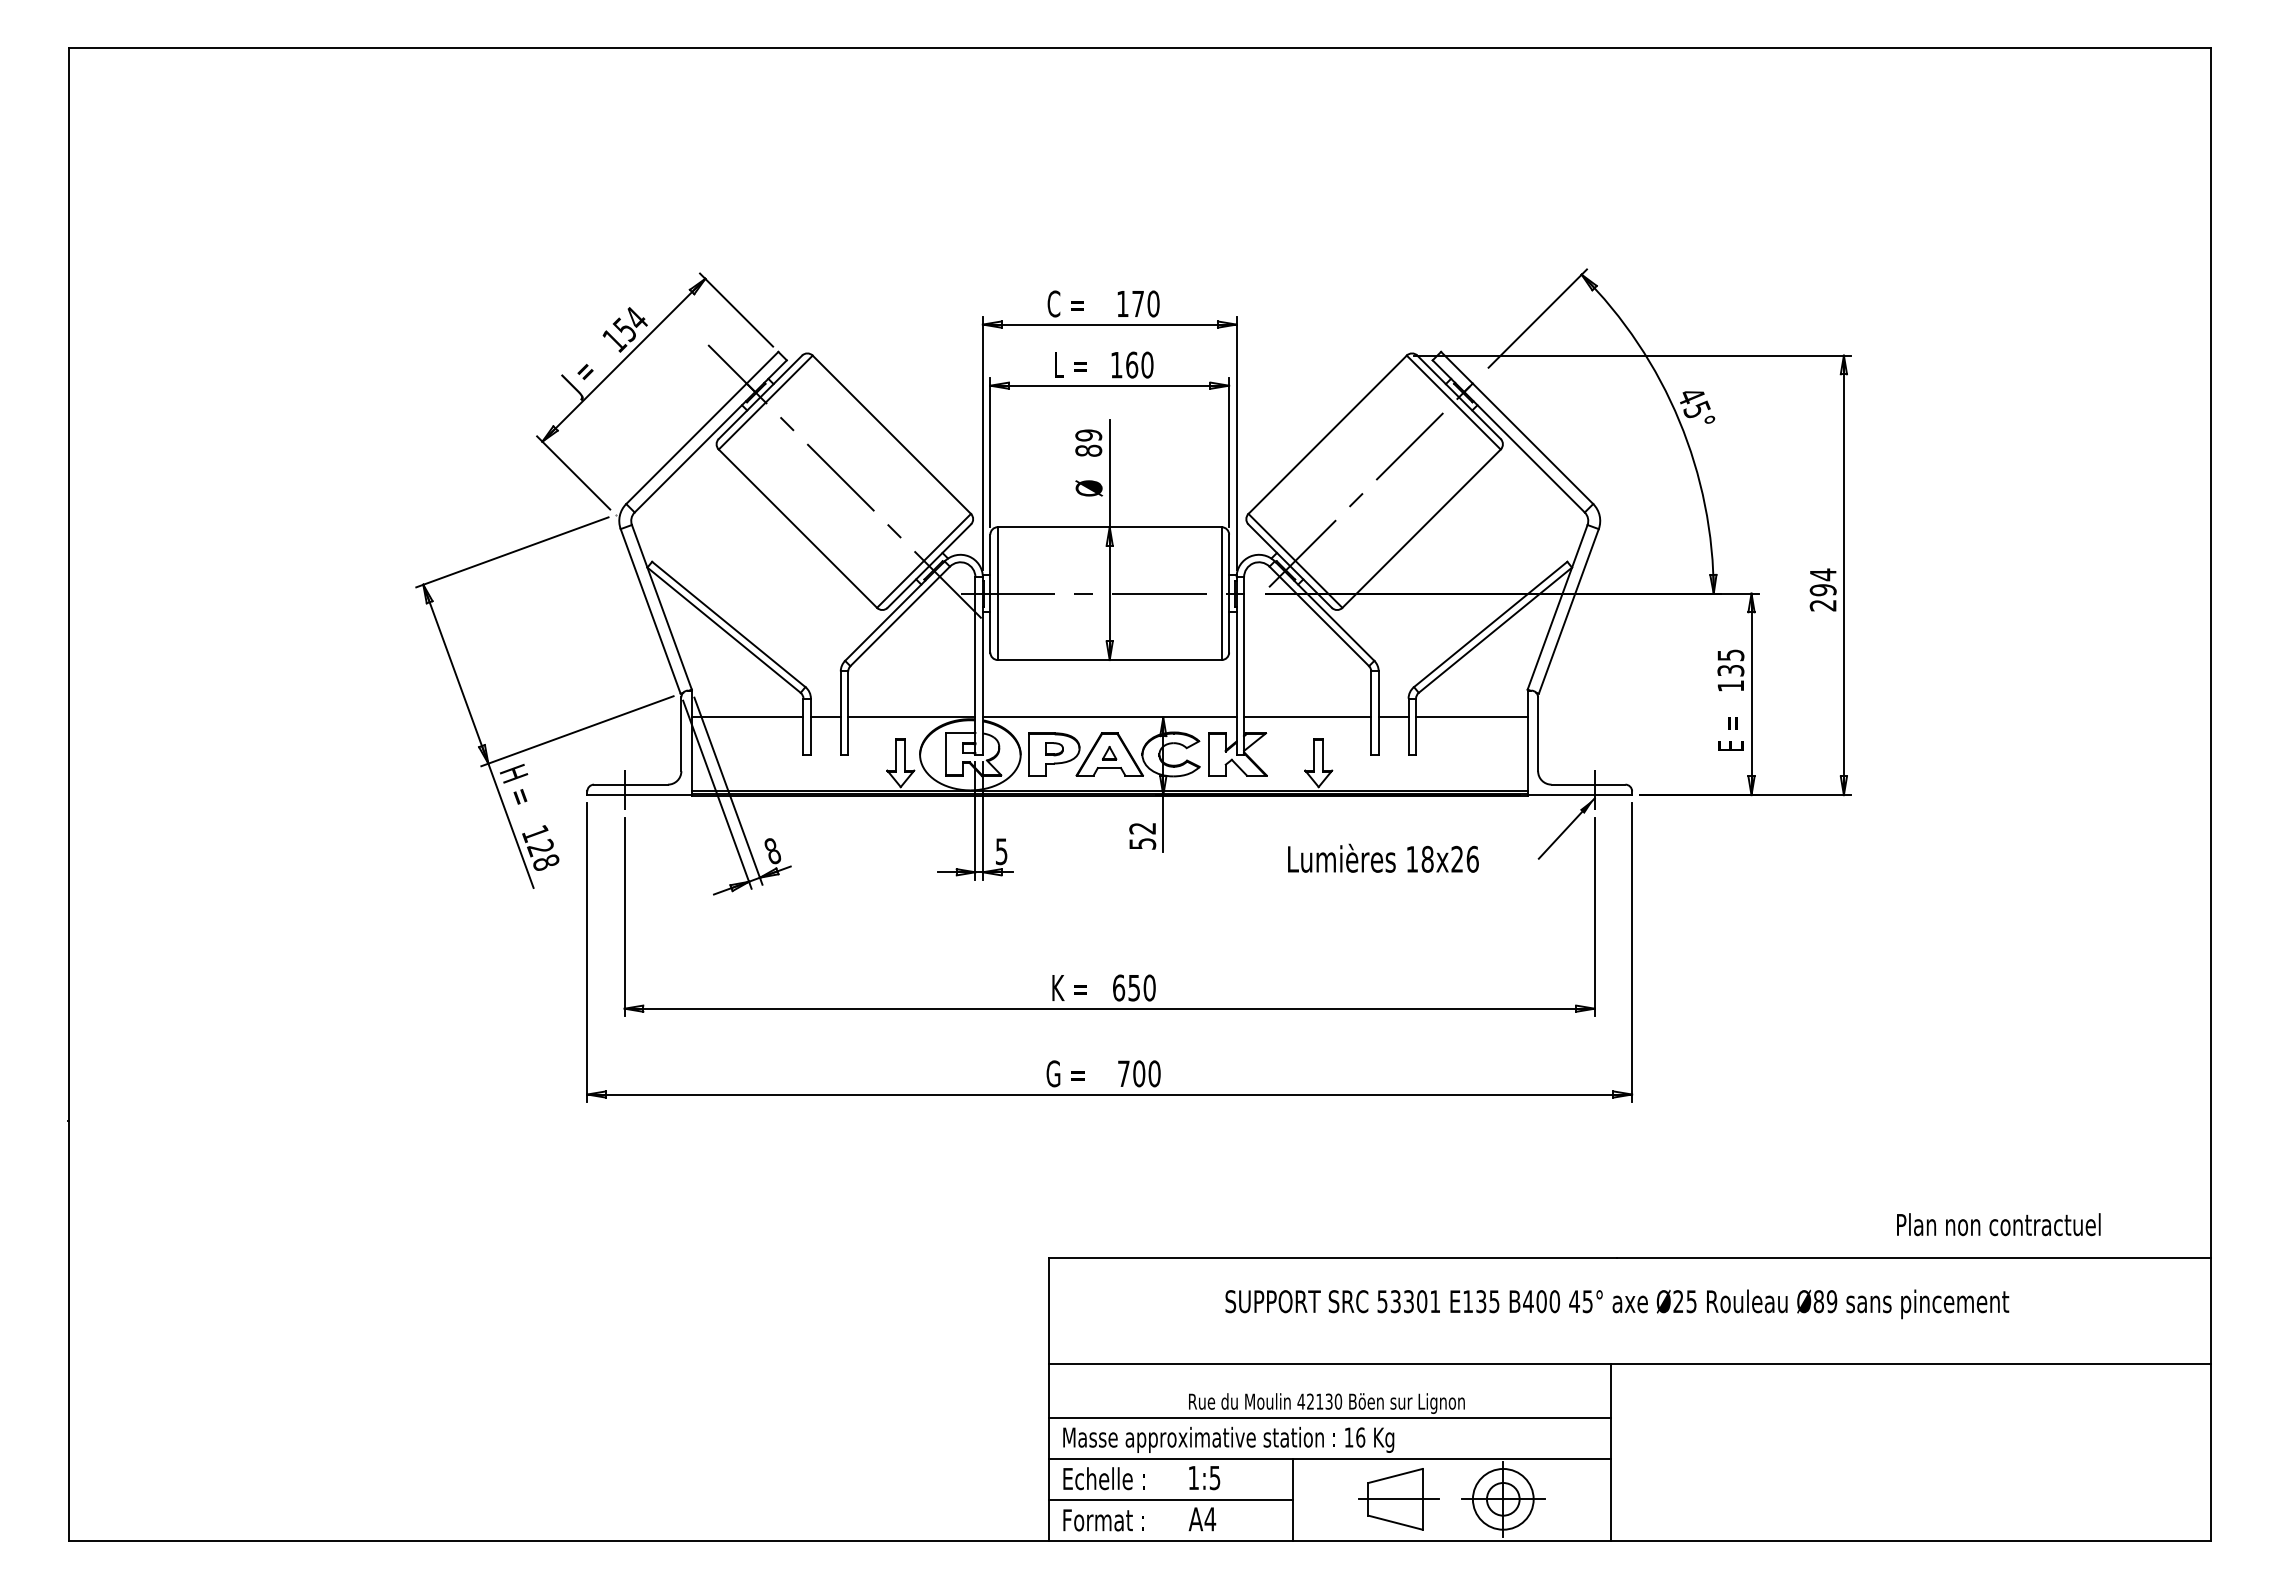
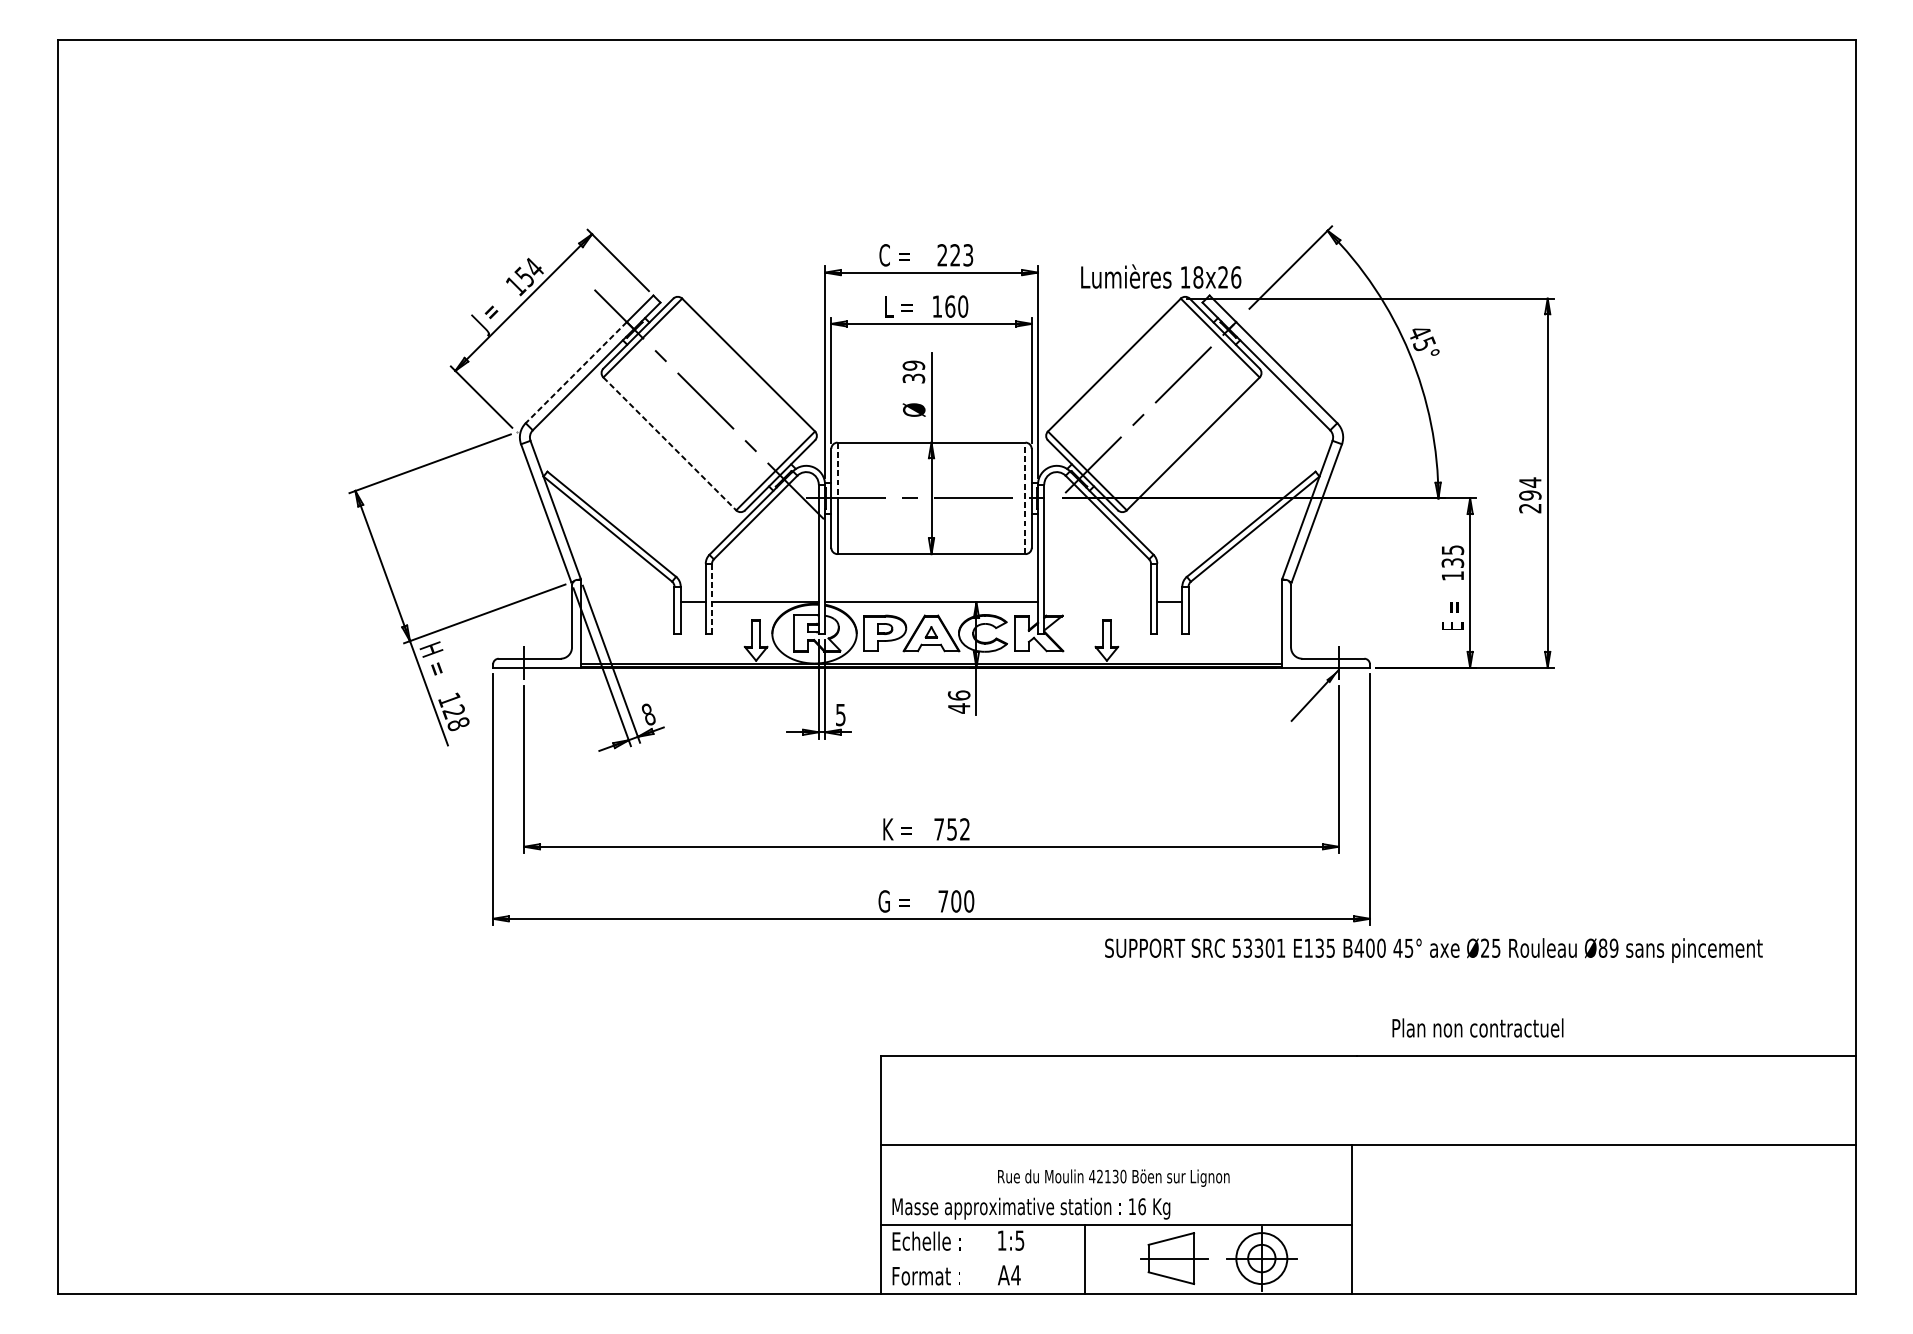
text: (1138, 303) -> (955, 254), 170 -> 223
line: (686, 444) -> (576, 373), solid -> dashed
text: (1088, 450) -> (913, 378), 89 -> 39
line: (797, 528) -> (669, 443), solid -> dashed
line: (997, 560) -> (837, 470), solid -> dashed
line: (1221, 593) -> (1025, 498), solid -> dashed
line: (848, 713) -> (712, 599), solid -> dashed
line: (747, 717) -> (627, 602), removed
line: (1307, 717) -> (1097, 602), removed
line: (1471, 717) -> (1235, 602), removed
text: (1142, 836) -> (959, 702), 52 -> 46
text: (1383, 857) -> (1161, 275), moved
text: (1134, 987) -> (952, 828), 650 -> 752
text: (1998, 1224) -> (1477, 1027), moved
text: (1617, 1304) -> (1434, 950), moved
line: (1330, 1418) -> (1116, 1190), removed
line: (1170, 1500) -> (982, 1259), removed

